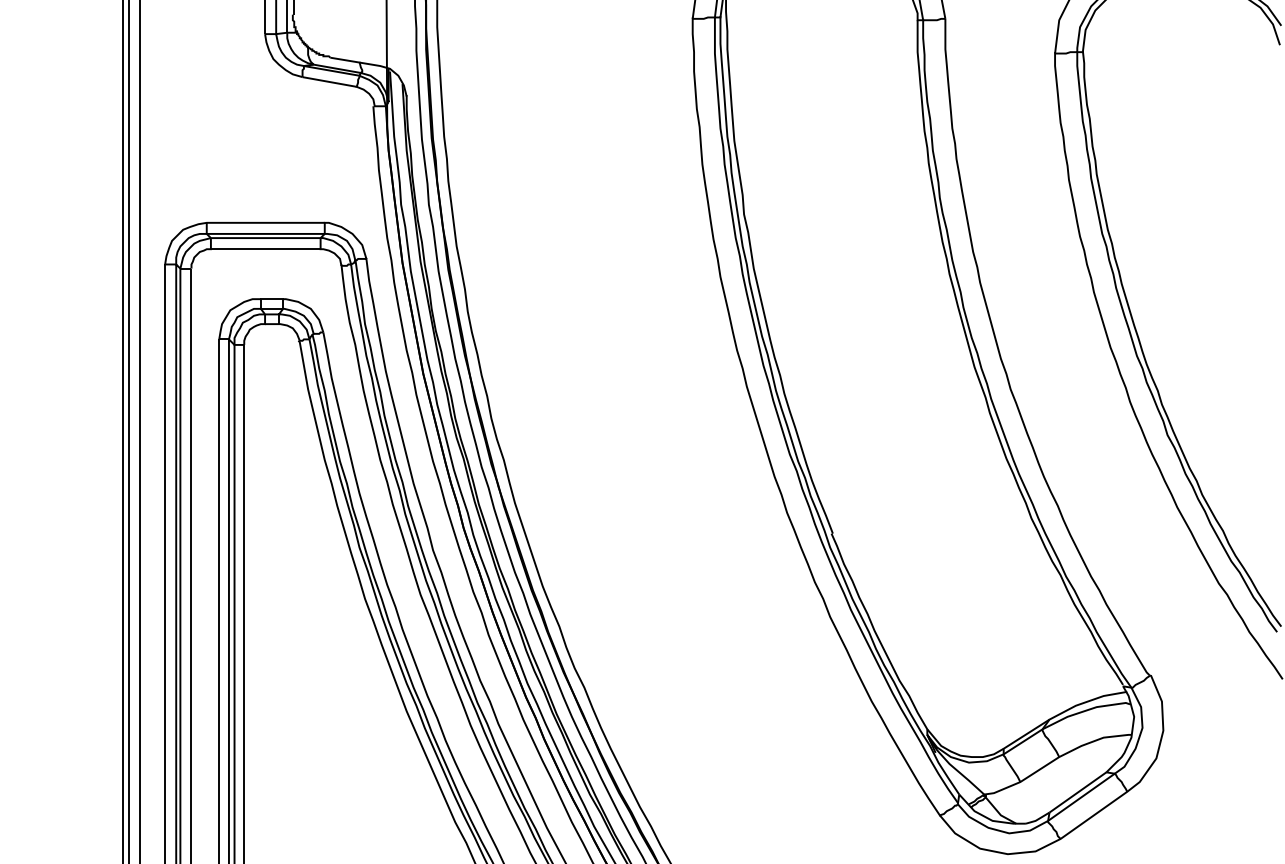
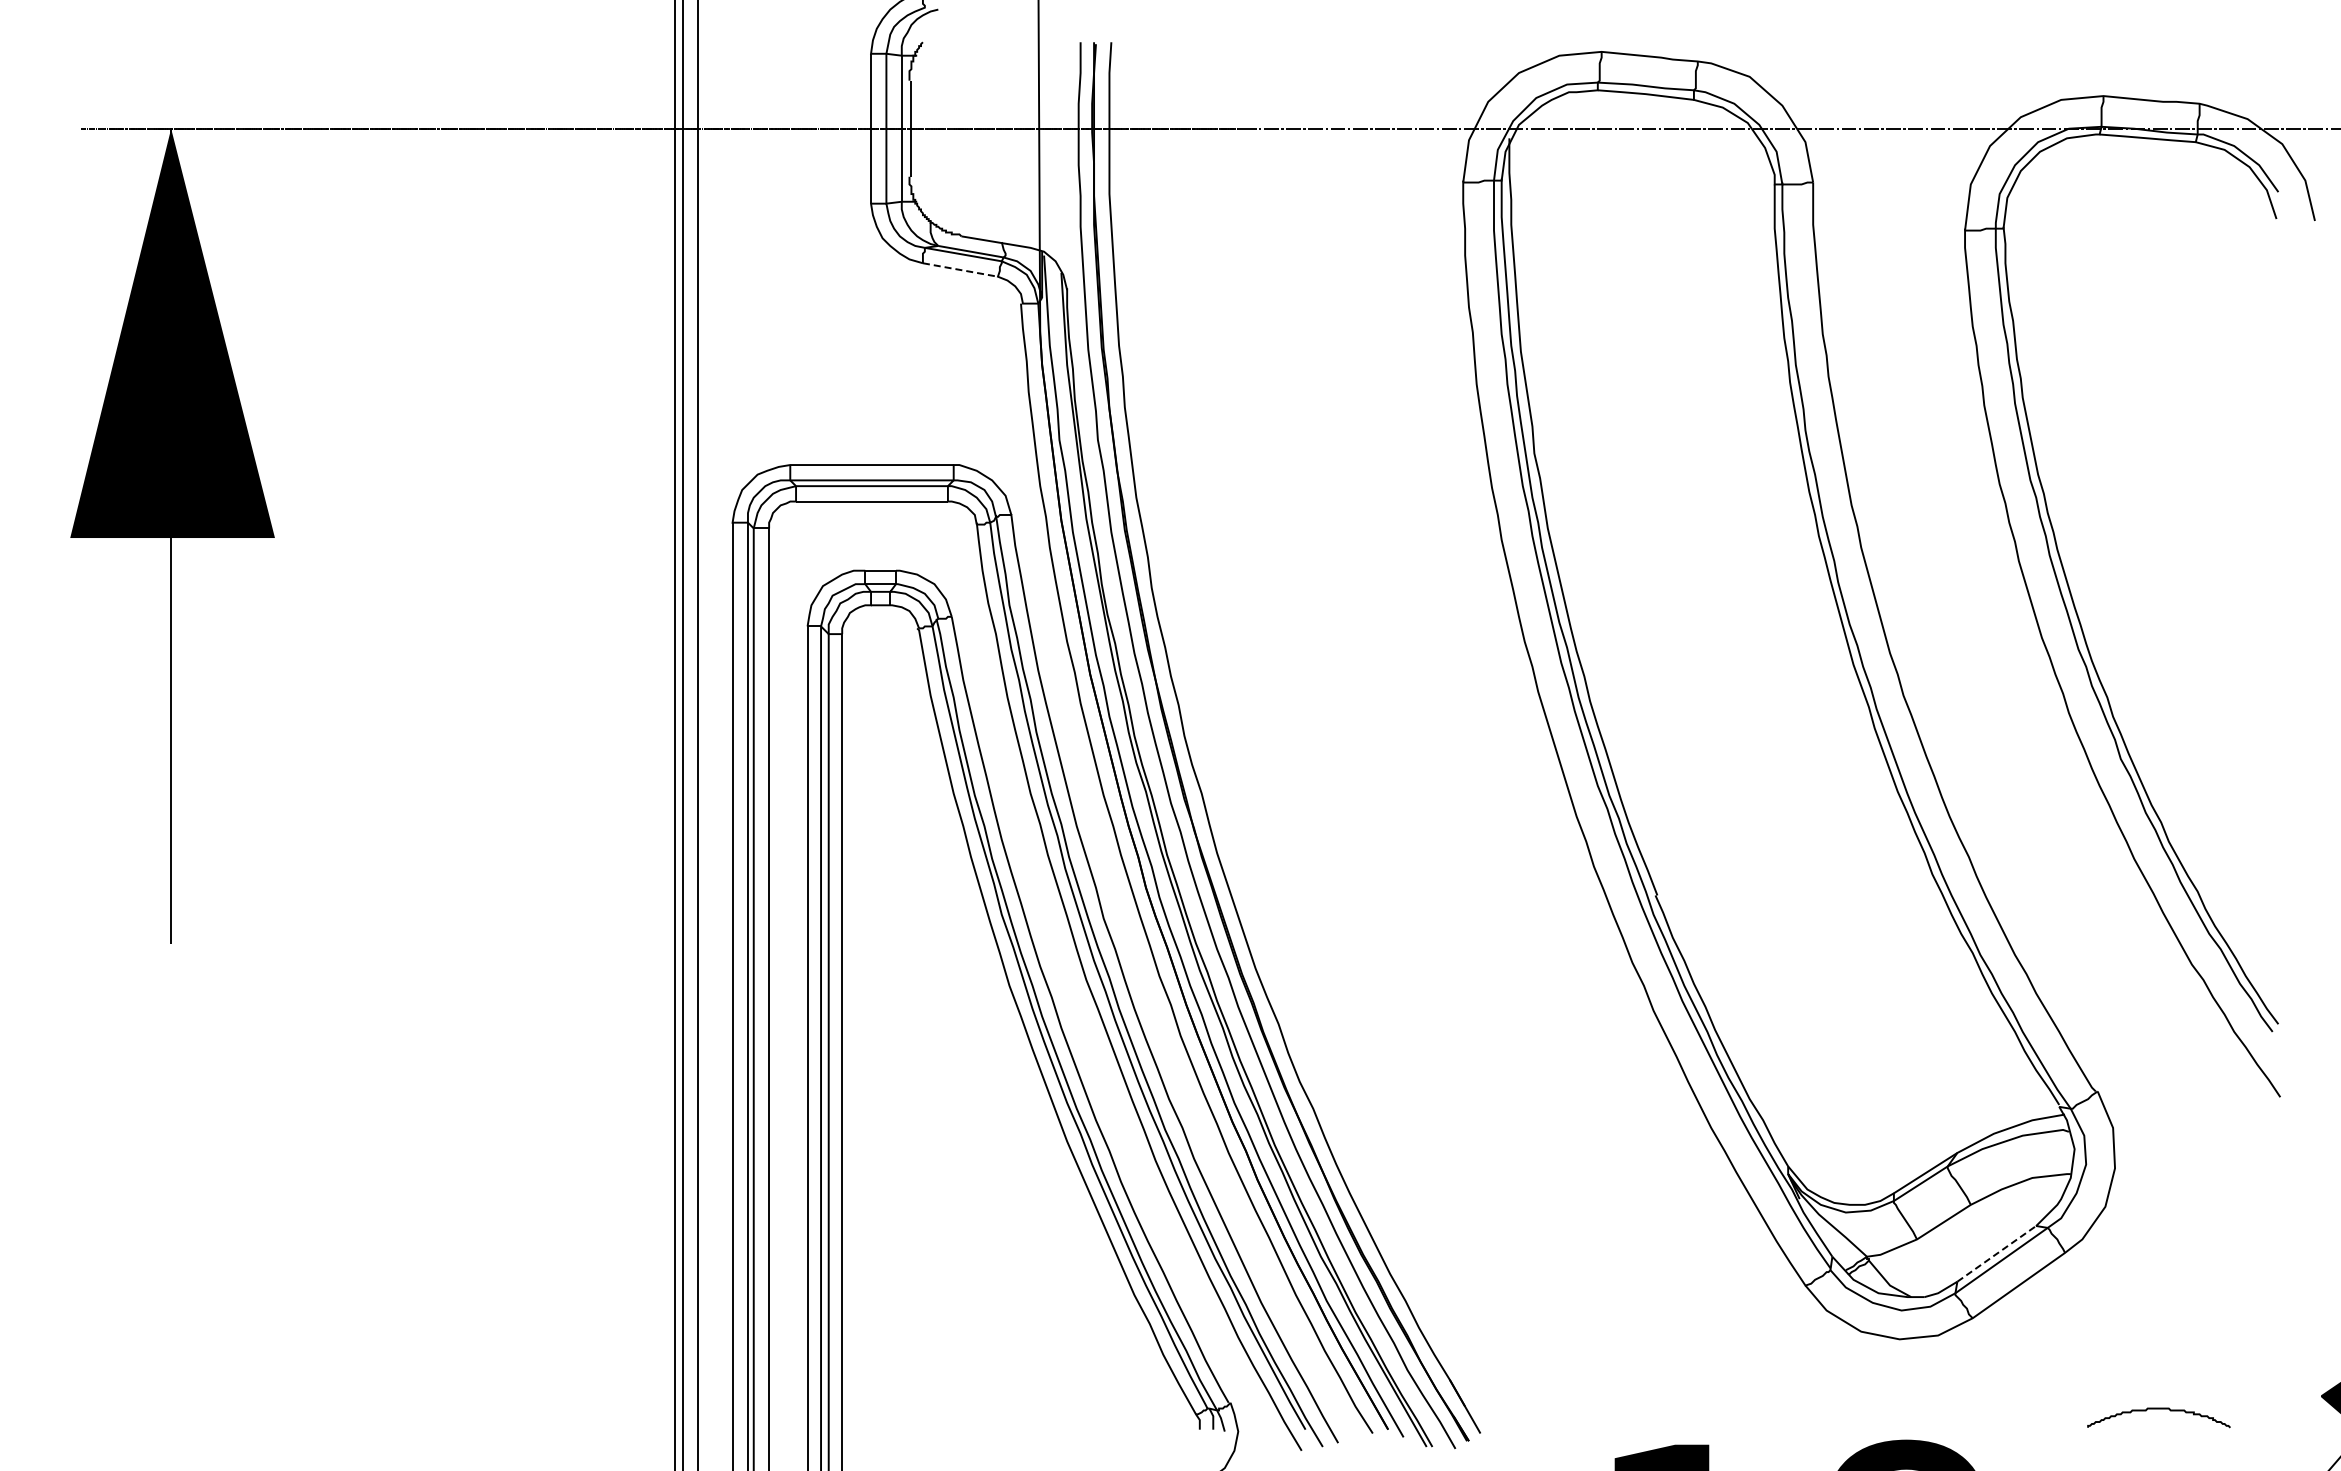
line: (329, 82) -> (960, 270), solid -> dashed
line: (1078, 792) -> (1997, 1253), solid -> dashed

